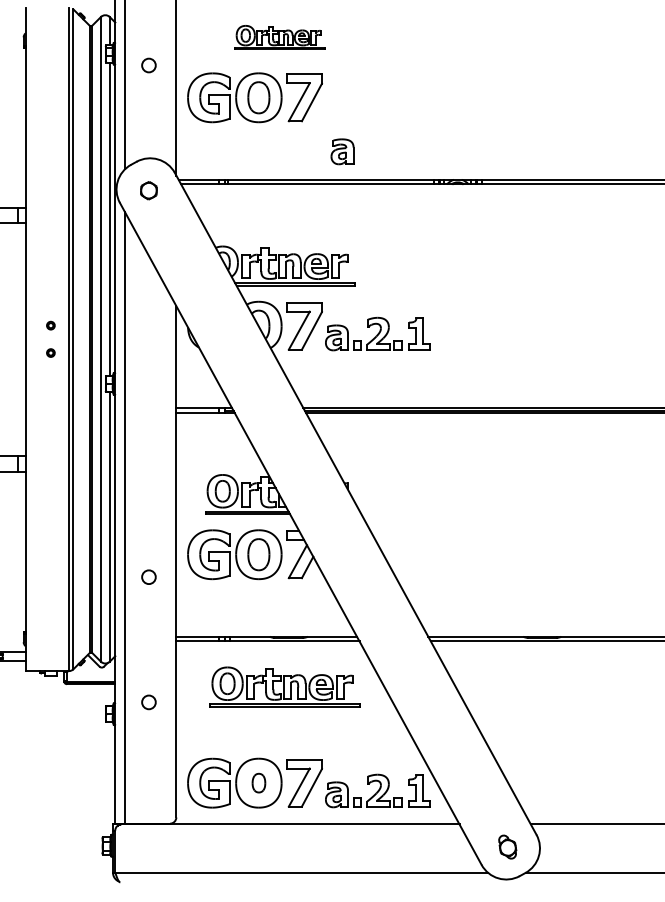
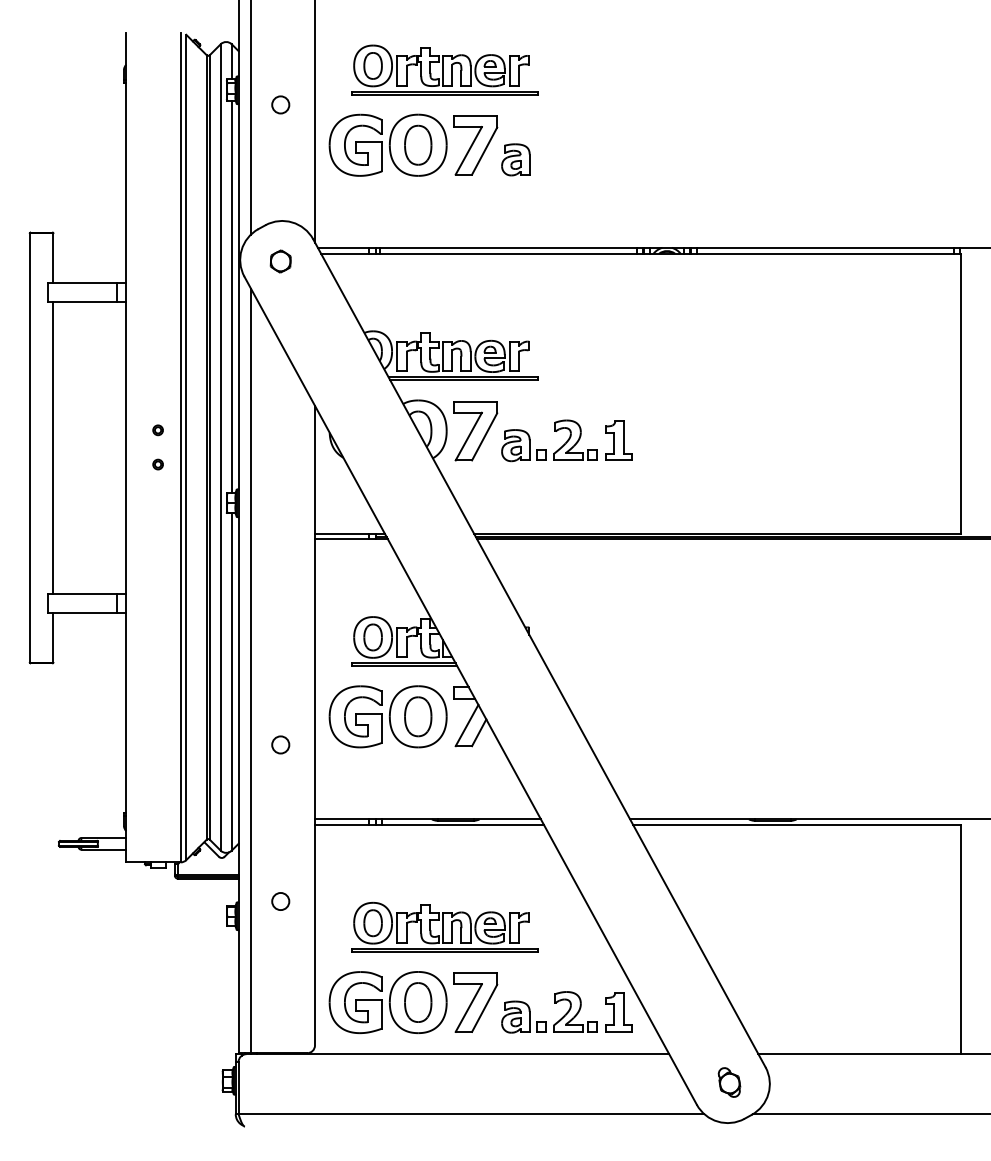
part: (279, 37) -> (444, 69), size x1.67
part: (342, 151) -> (515, 159), moved
part: (284, 686) -> (444, 926), moved
part: (259, 783) -> (418, 1002), size x1.67

